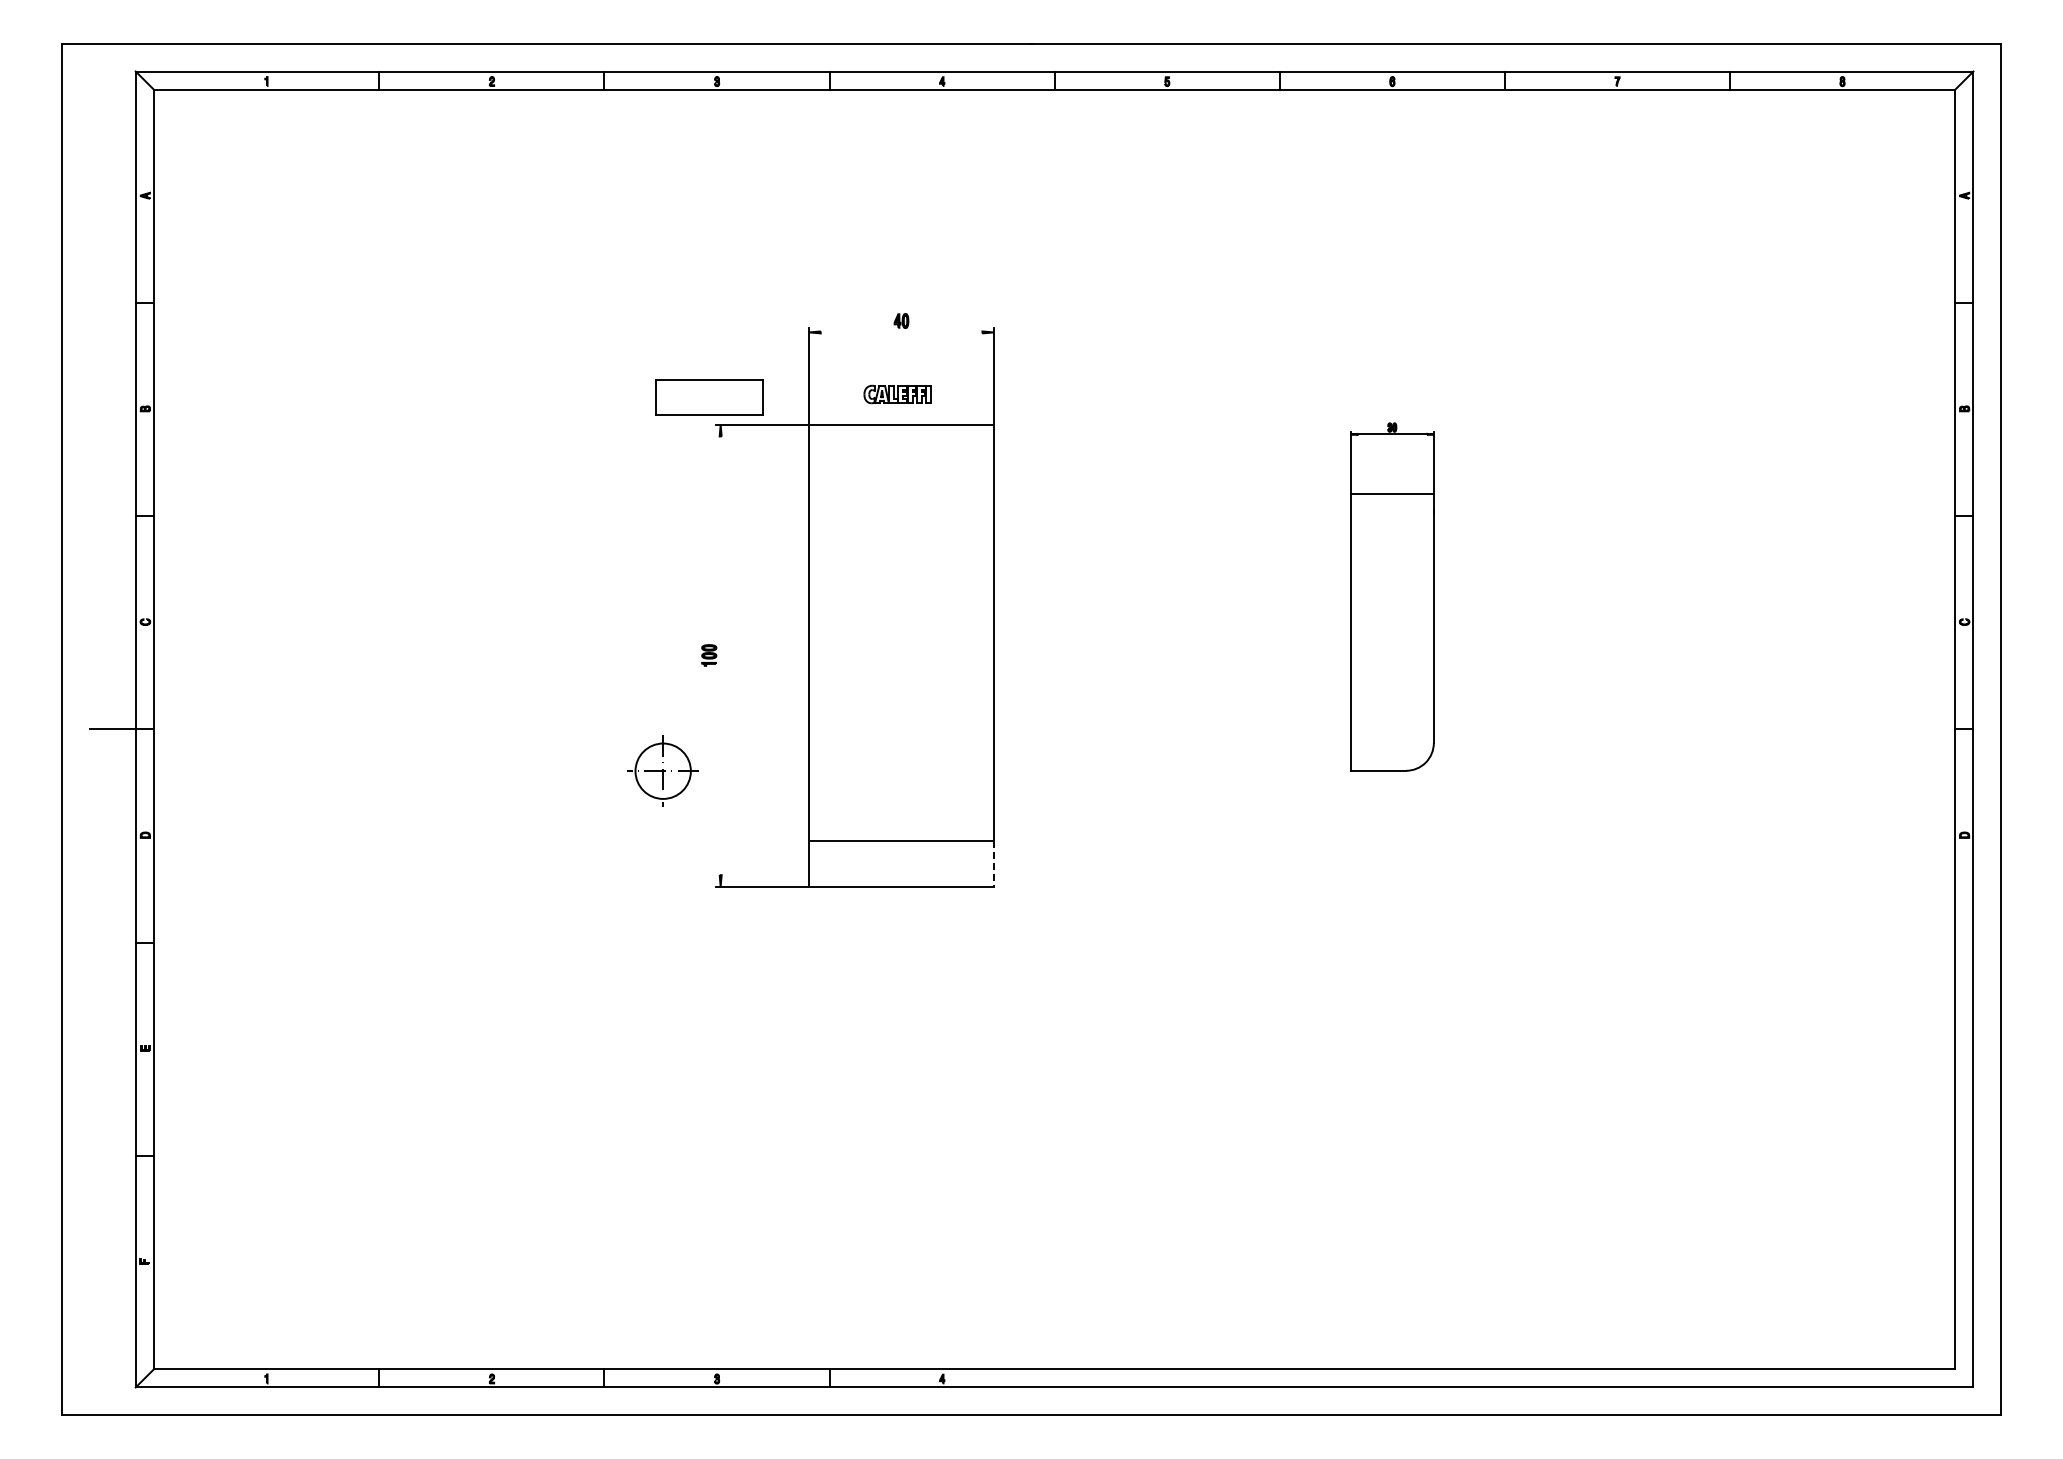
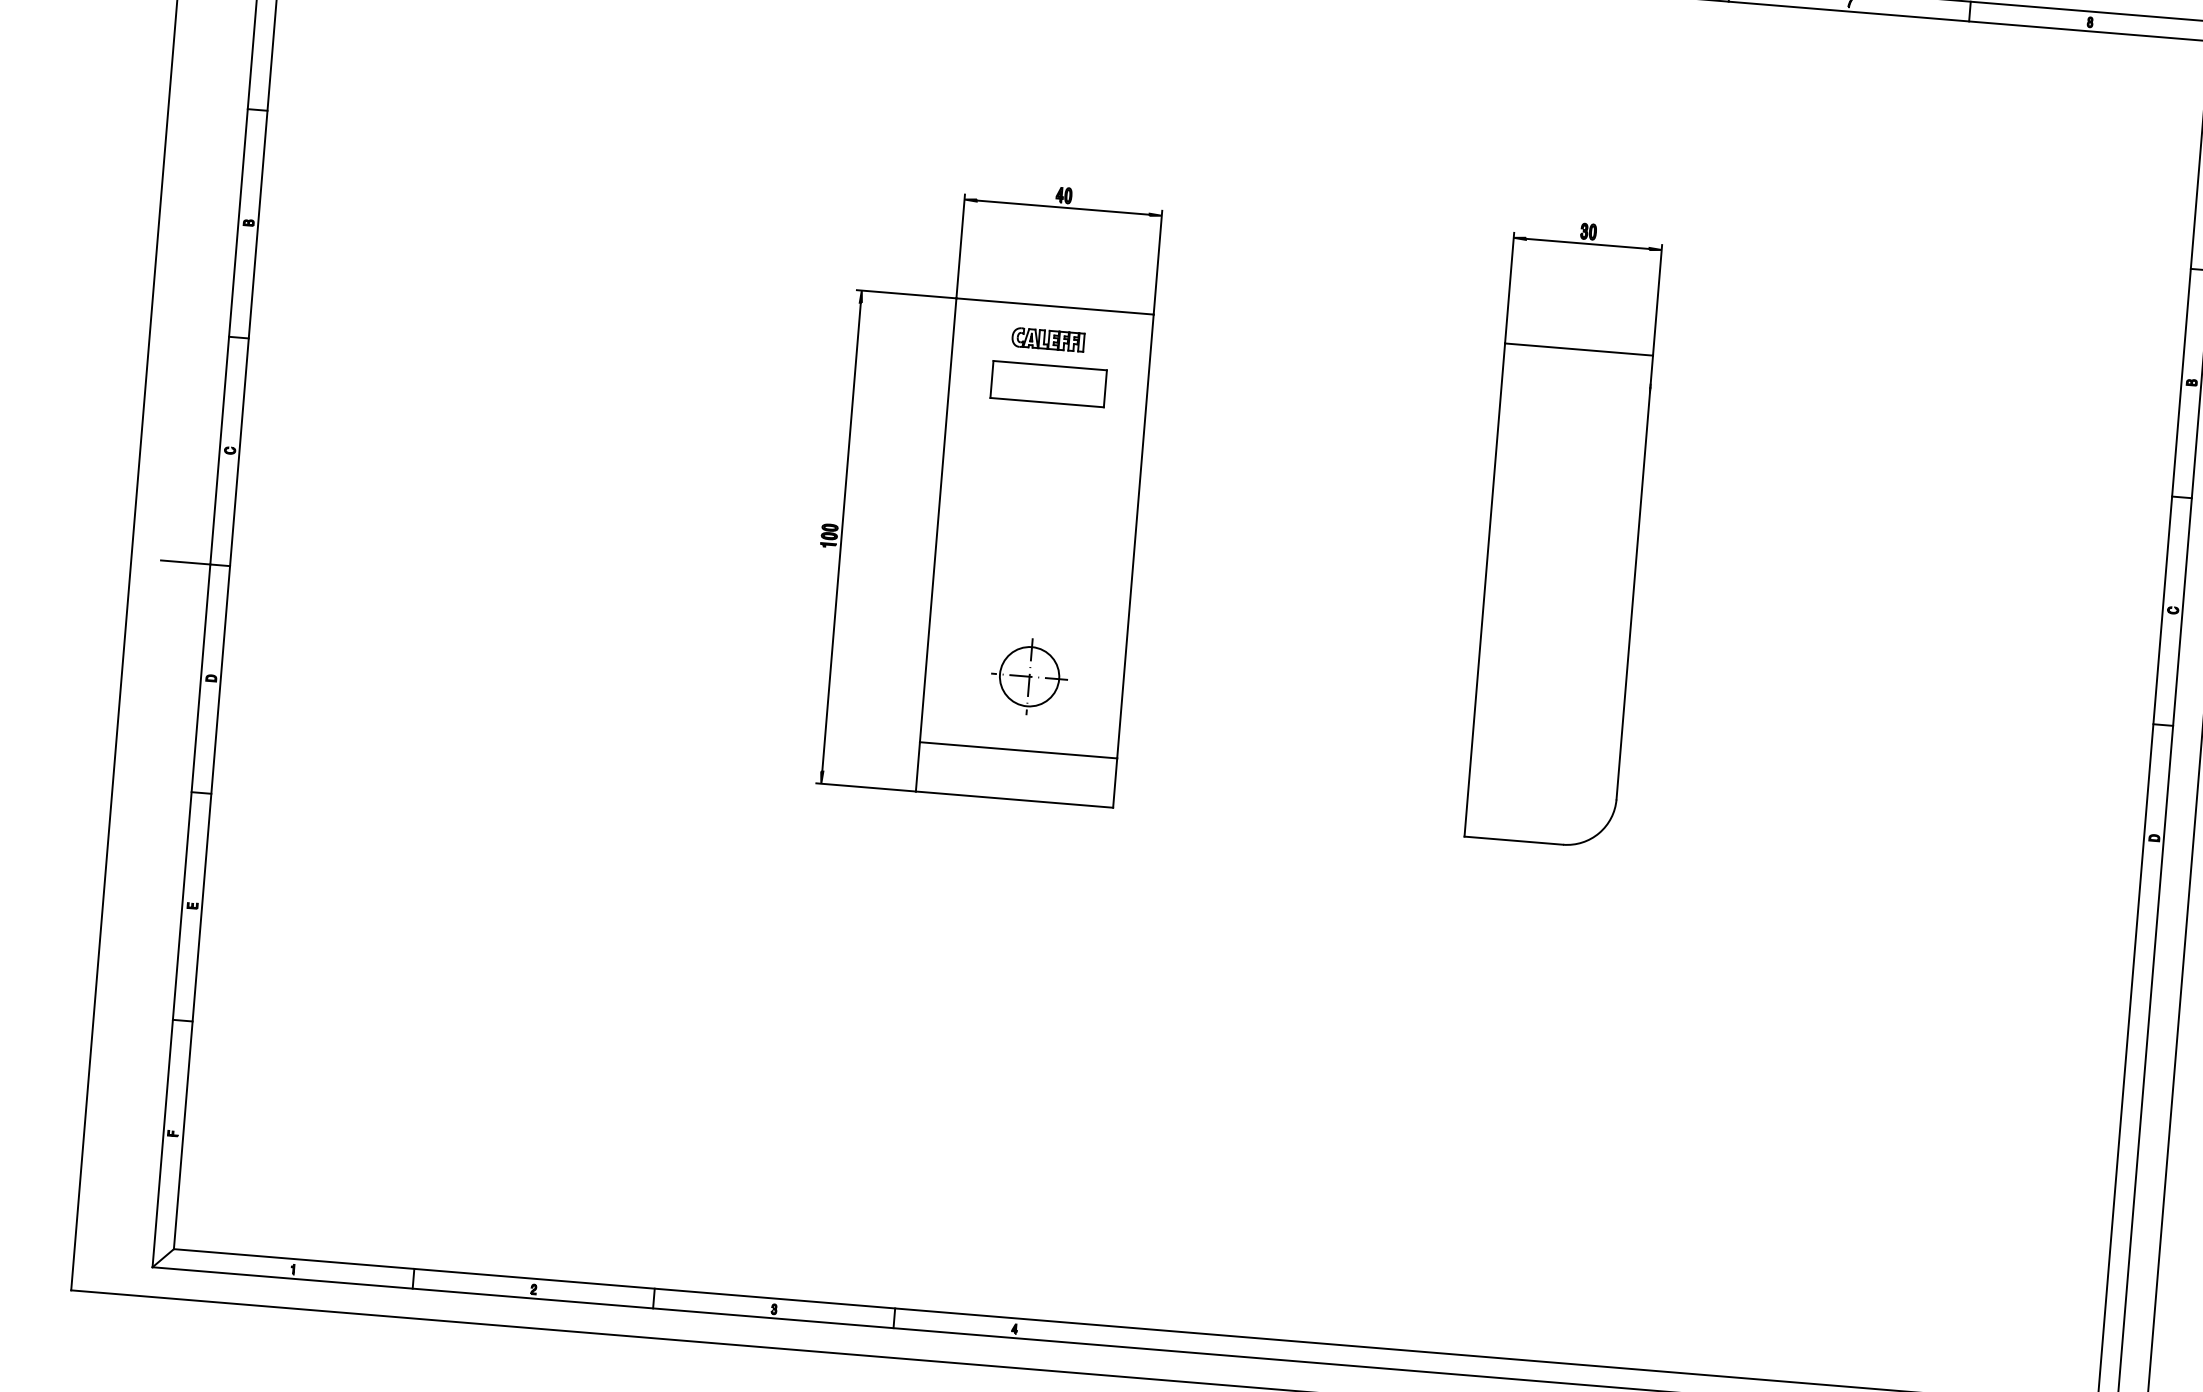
line: (901, 332) -> (1063, 207), added
part: (897, 394) -> (1047, 339), moved
part: (709, 397) -> (1048, 383), moved
part: (1392, 596) -> (1564, 532), size x1.67
line: (720, 655) -> (841, 536), added
part: (662, 770) -> (1028, 675), moved
line: (993, 864) -> (1114, 784), dashed -> solid

